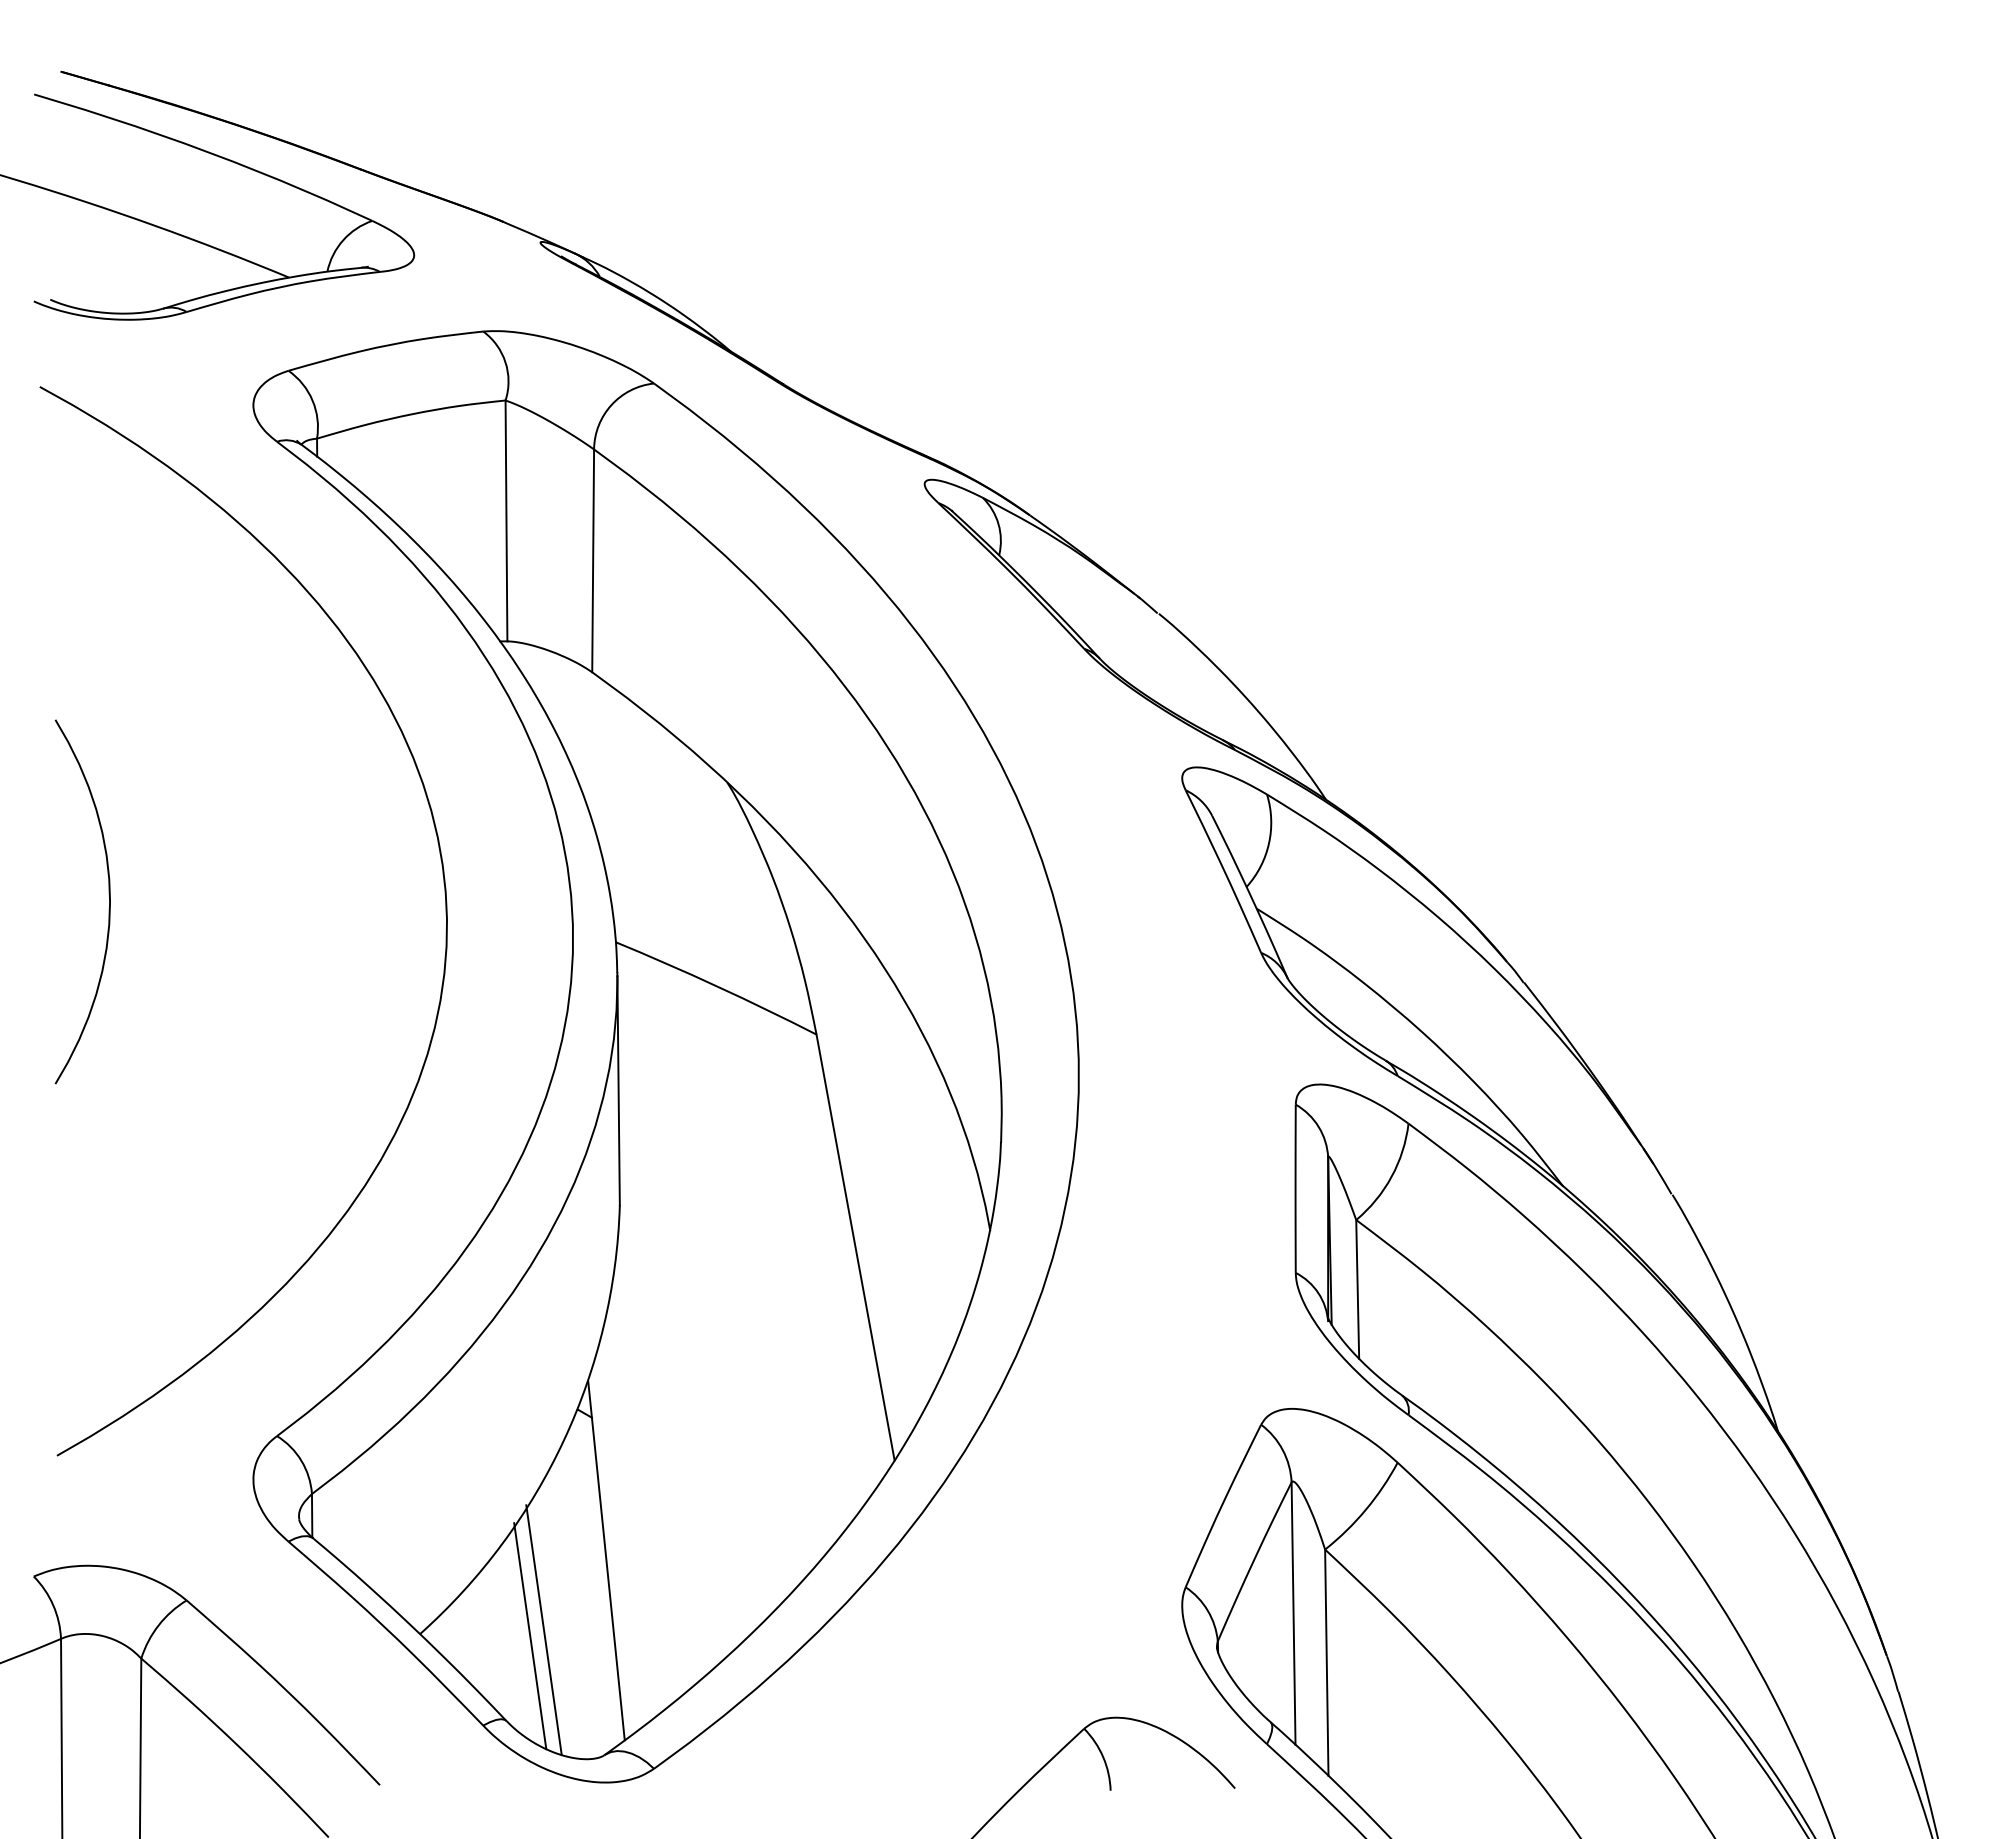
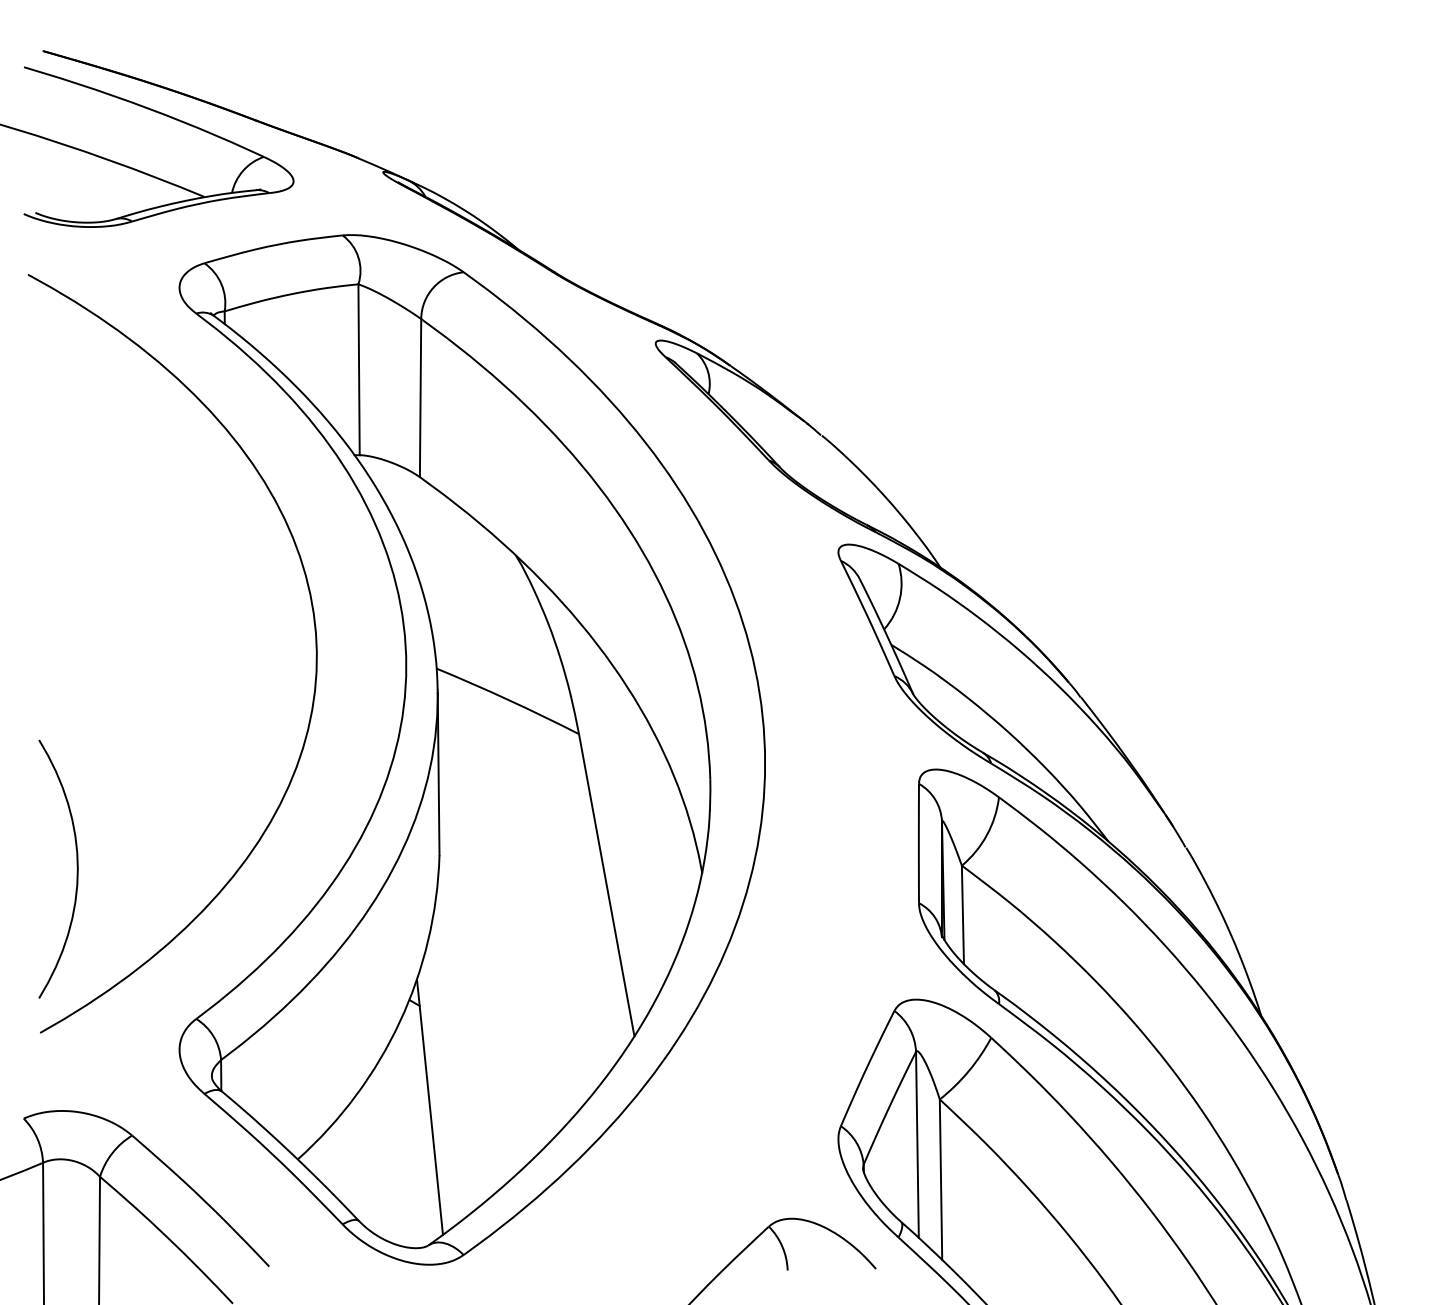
curve: (108, 894) -> (76, 863), moved
line: (543, 1630) -> (385, 1156), removed
line: (530, 1636) -> (376, 1161), removed

